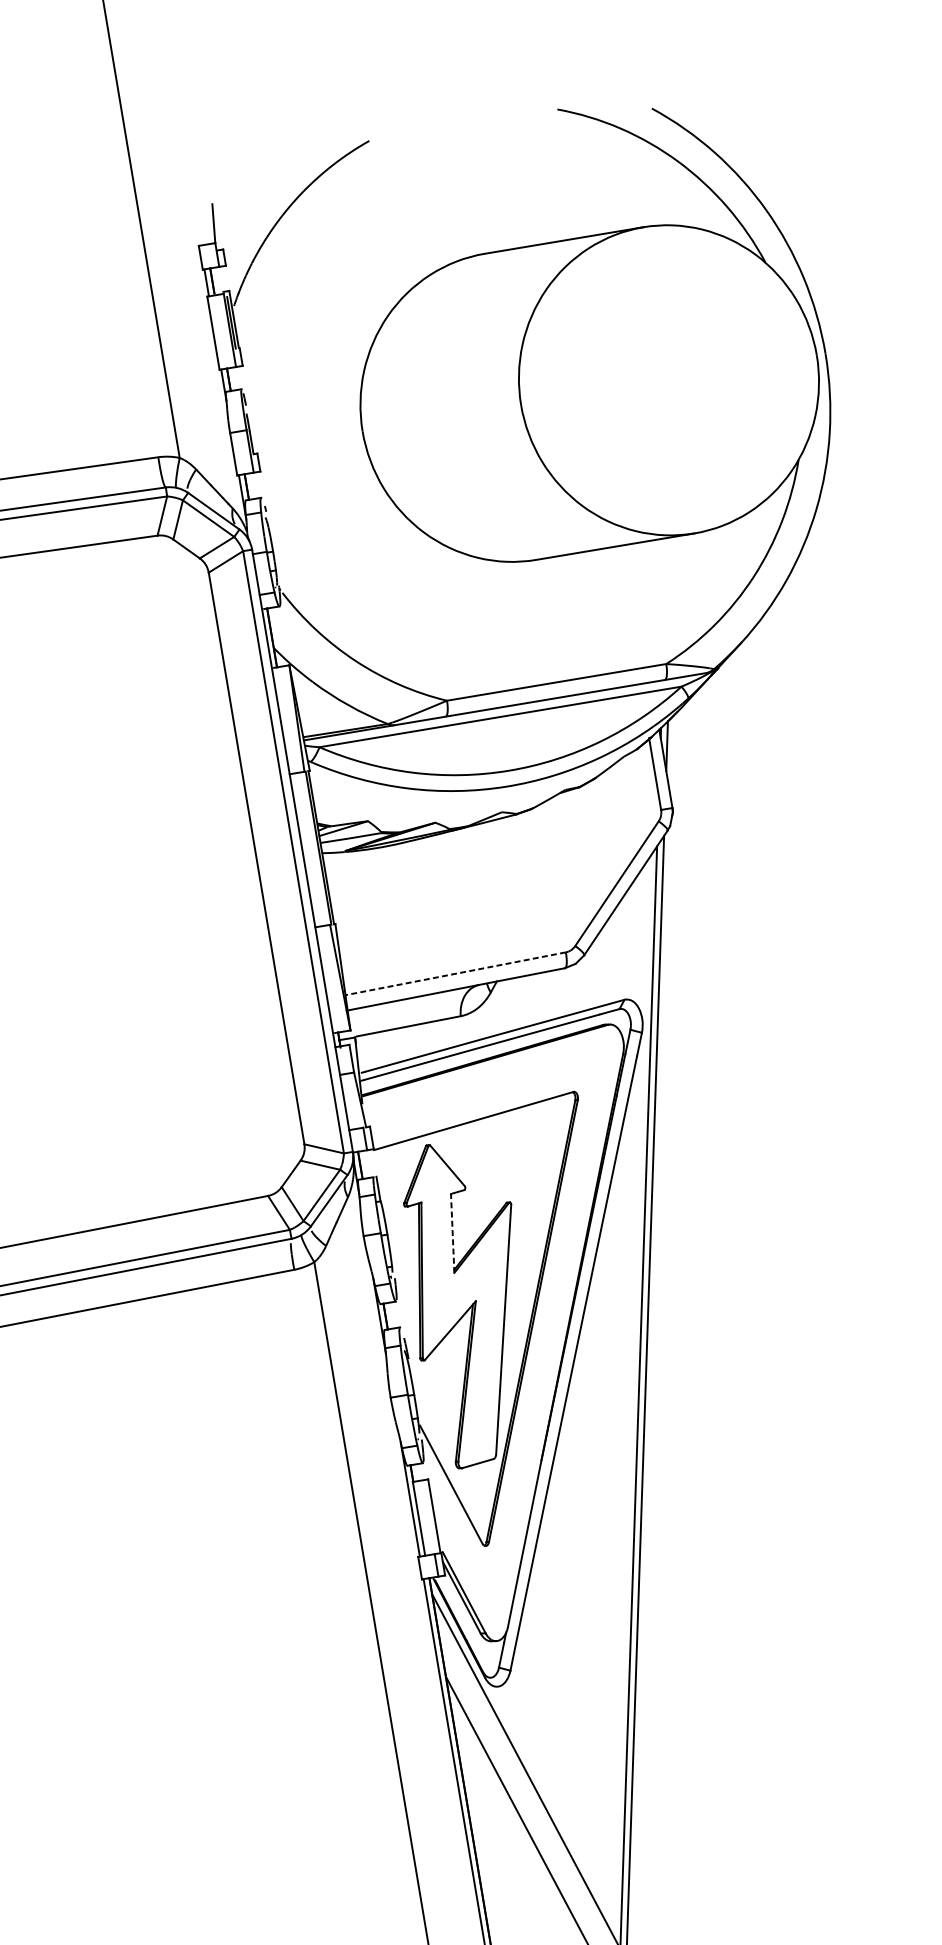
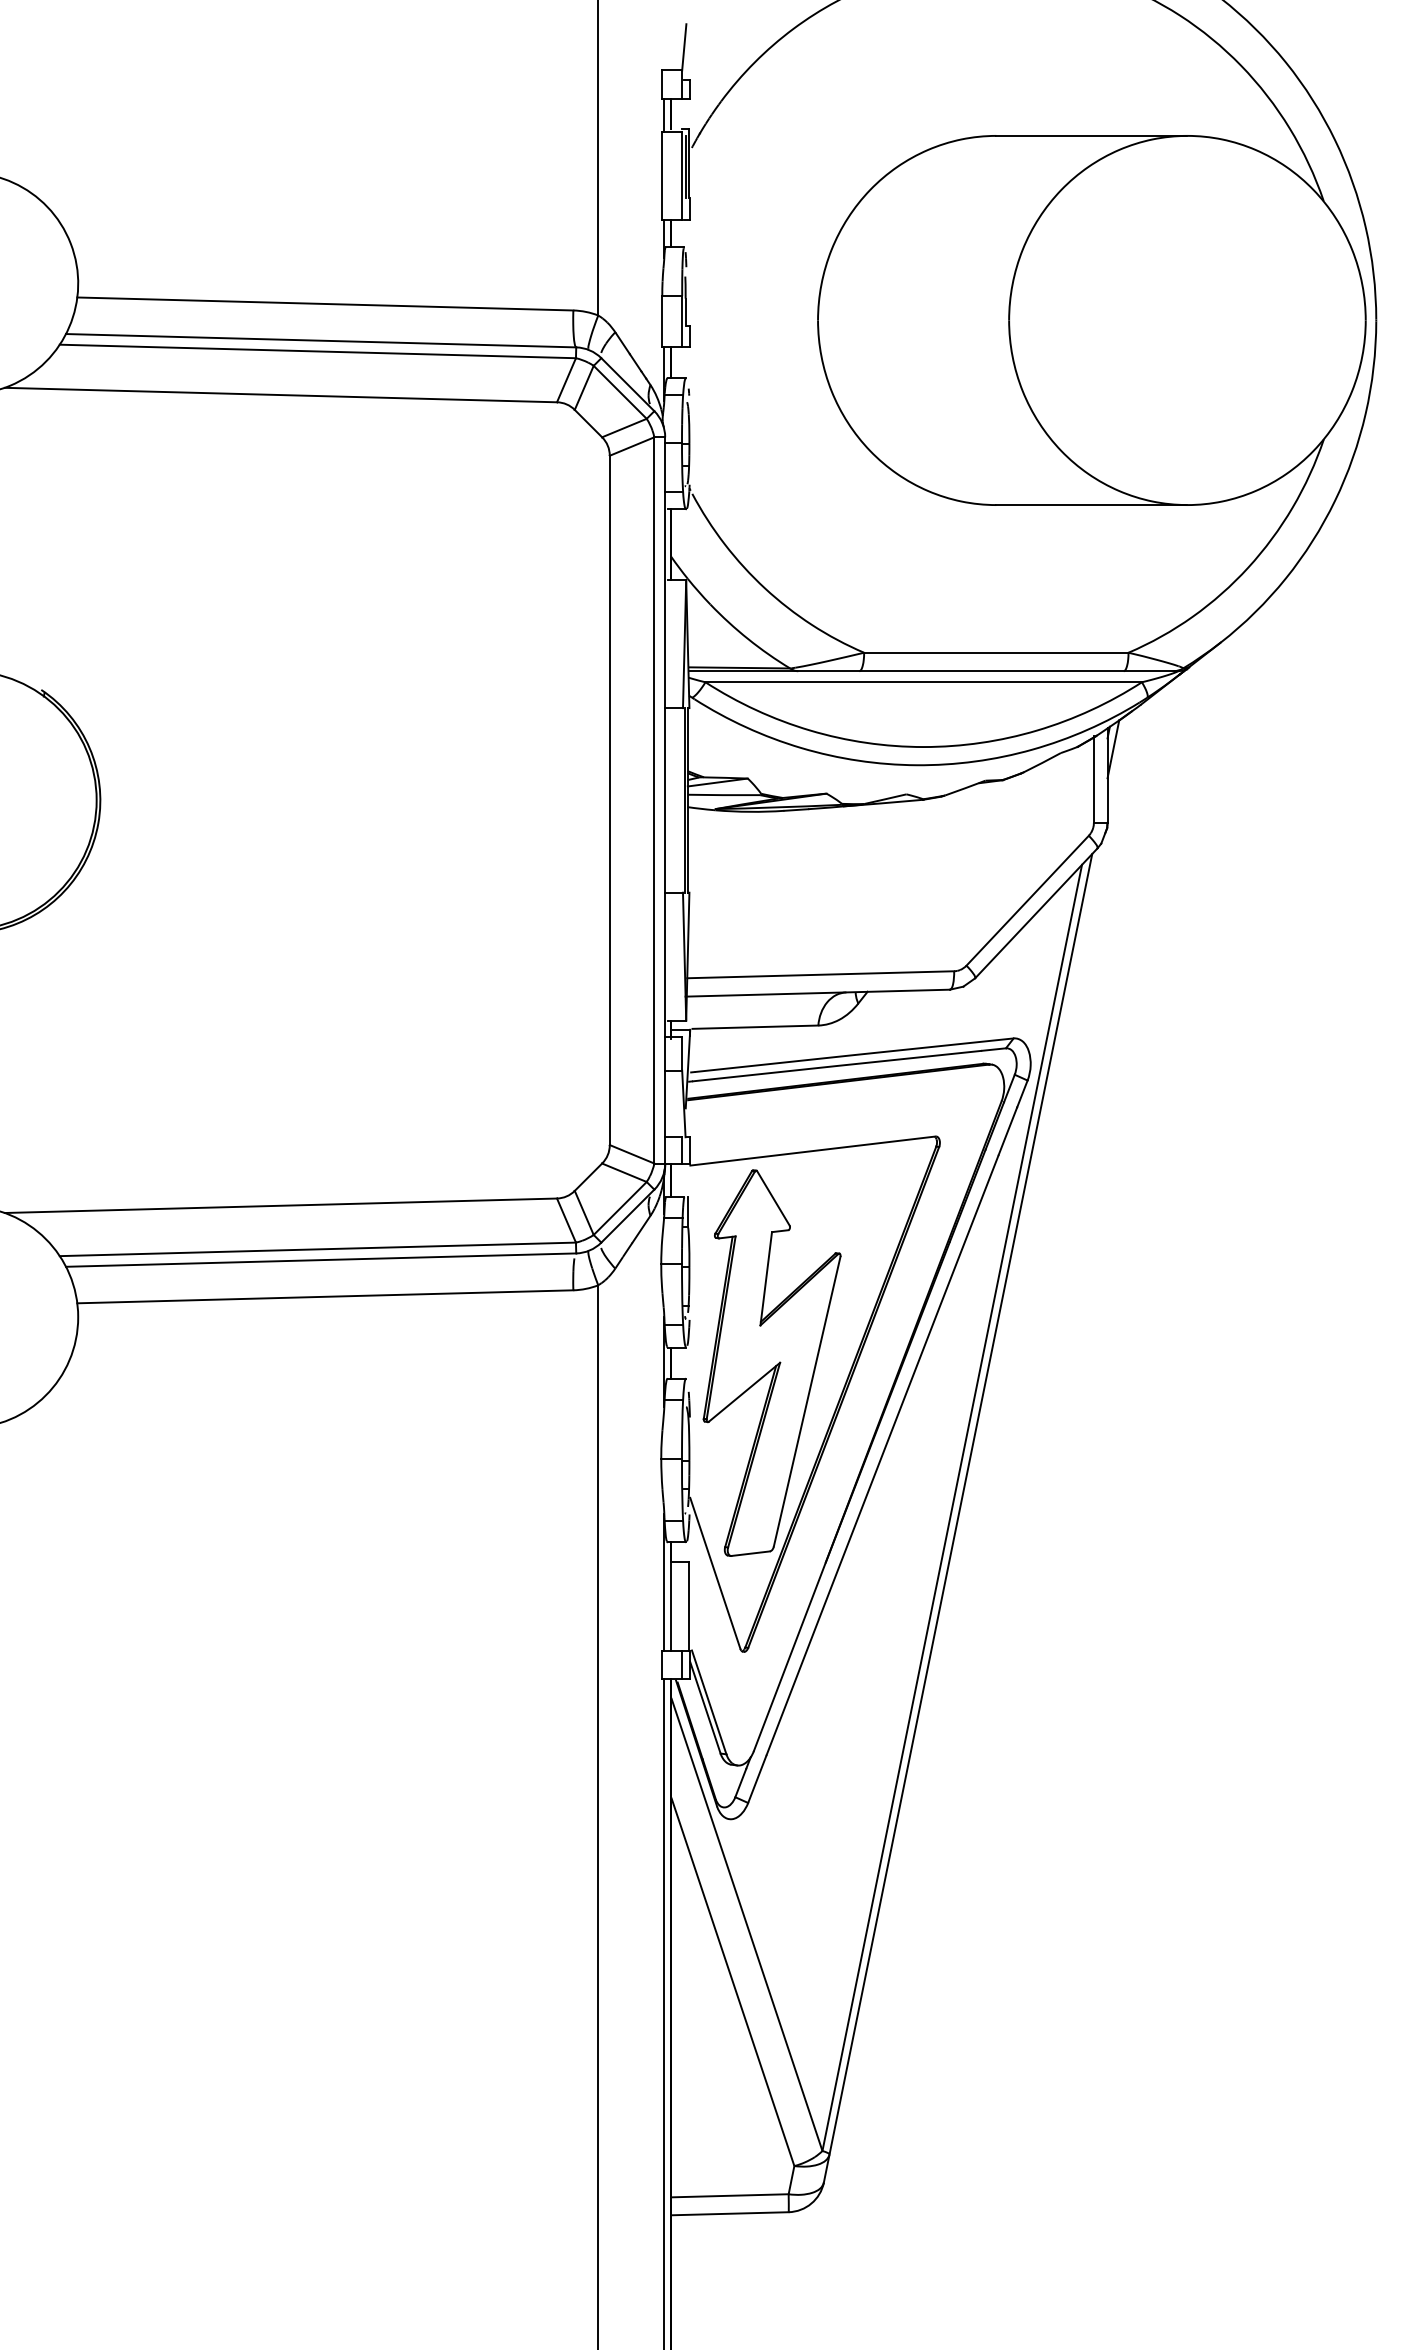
line: (455, 973) -> (820, 974), dashed -> solid
line: (452, 1233) -> (766, 1278), dashed -> solid

